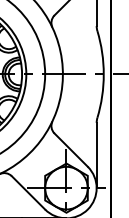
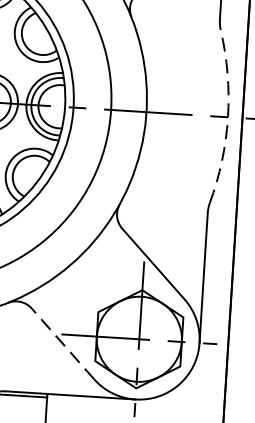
arc: (103, 74) -> (227, 117), solid -> dashed
line: (28, 192) -> (63, 343), solid -> dashed

